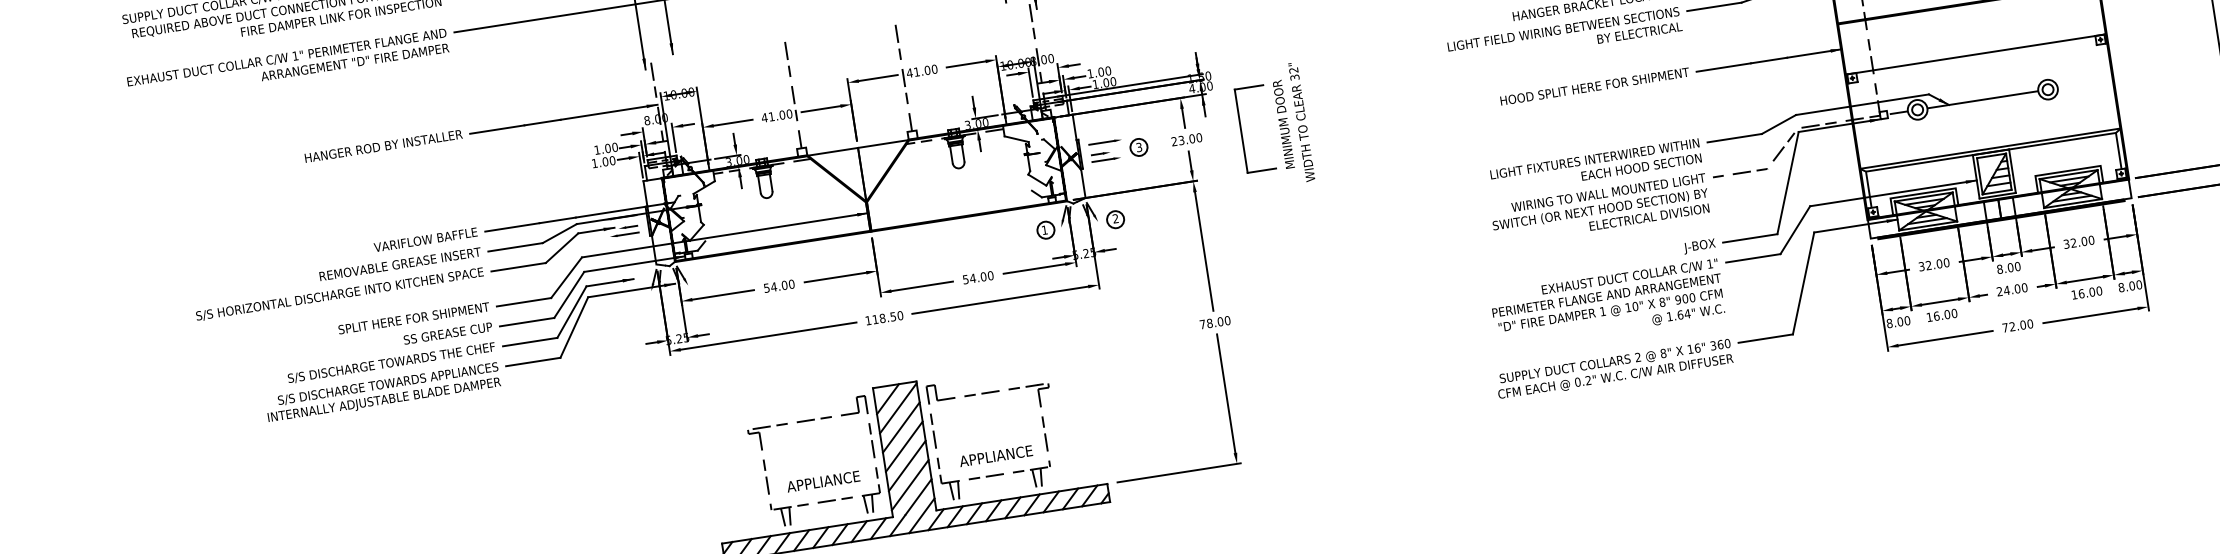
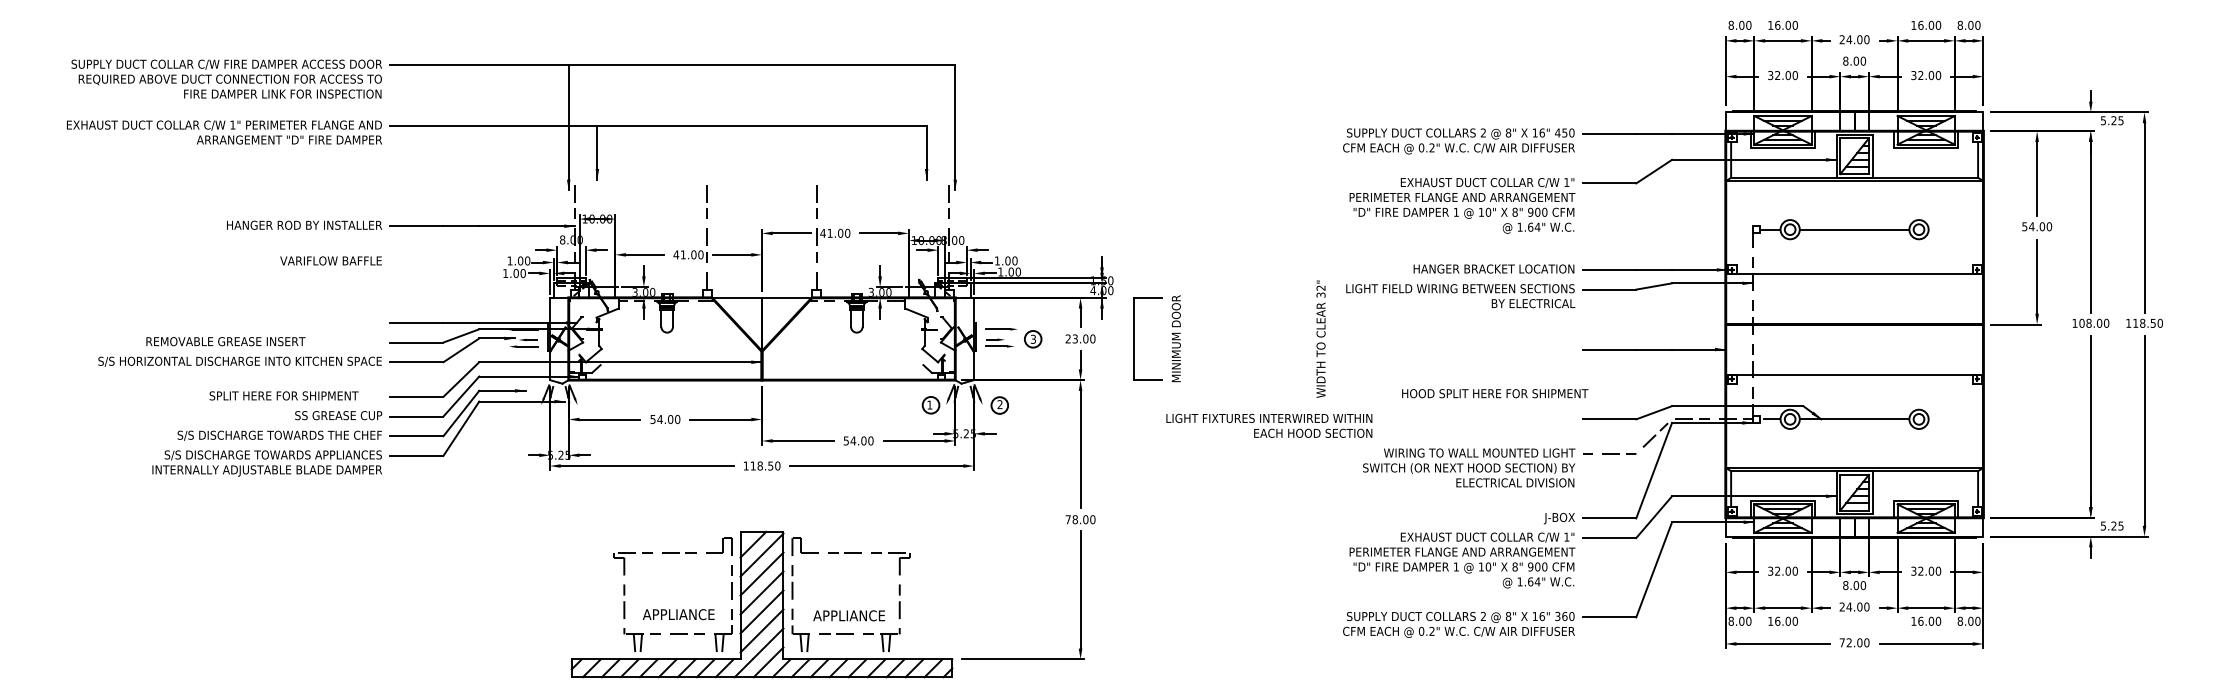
text: (1595, 86) -> (1495, 393), moved
text: (1301, 121) -> (1320, 338), moved
text: (1596, 166) -> (1269, 425), moved
text: (425, 239) -> (330, 260), moved
text: (399, 264) -> (225, 341), moved
text: (413, 318) -> (283, 395), moved

